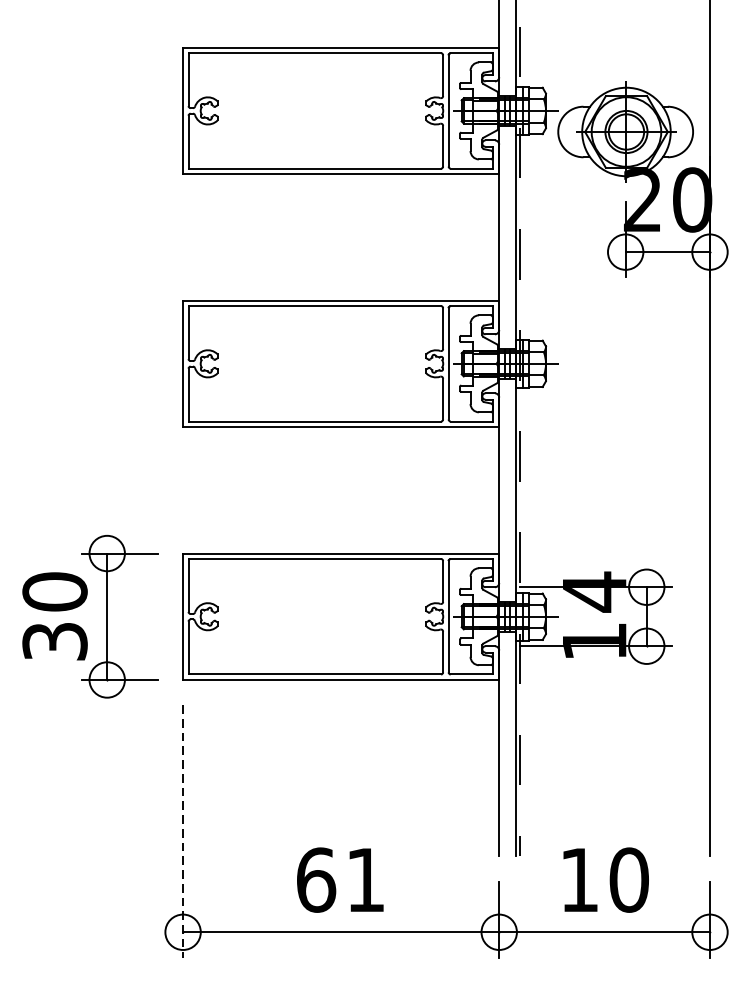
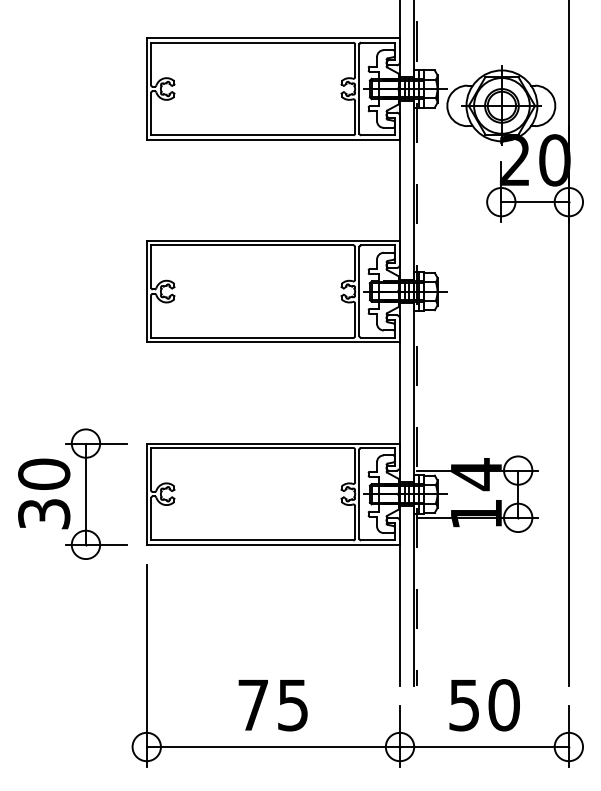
line: (182, 831) -> (146, 666), dashed -> solid
text: (340, 880) -> (272, 705), 61 -> 75
text: (578, 880) -> (463, 705), 10 -> 50

